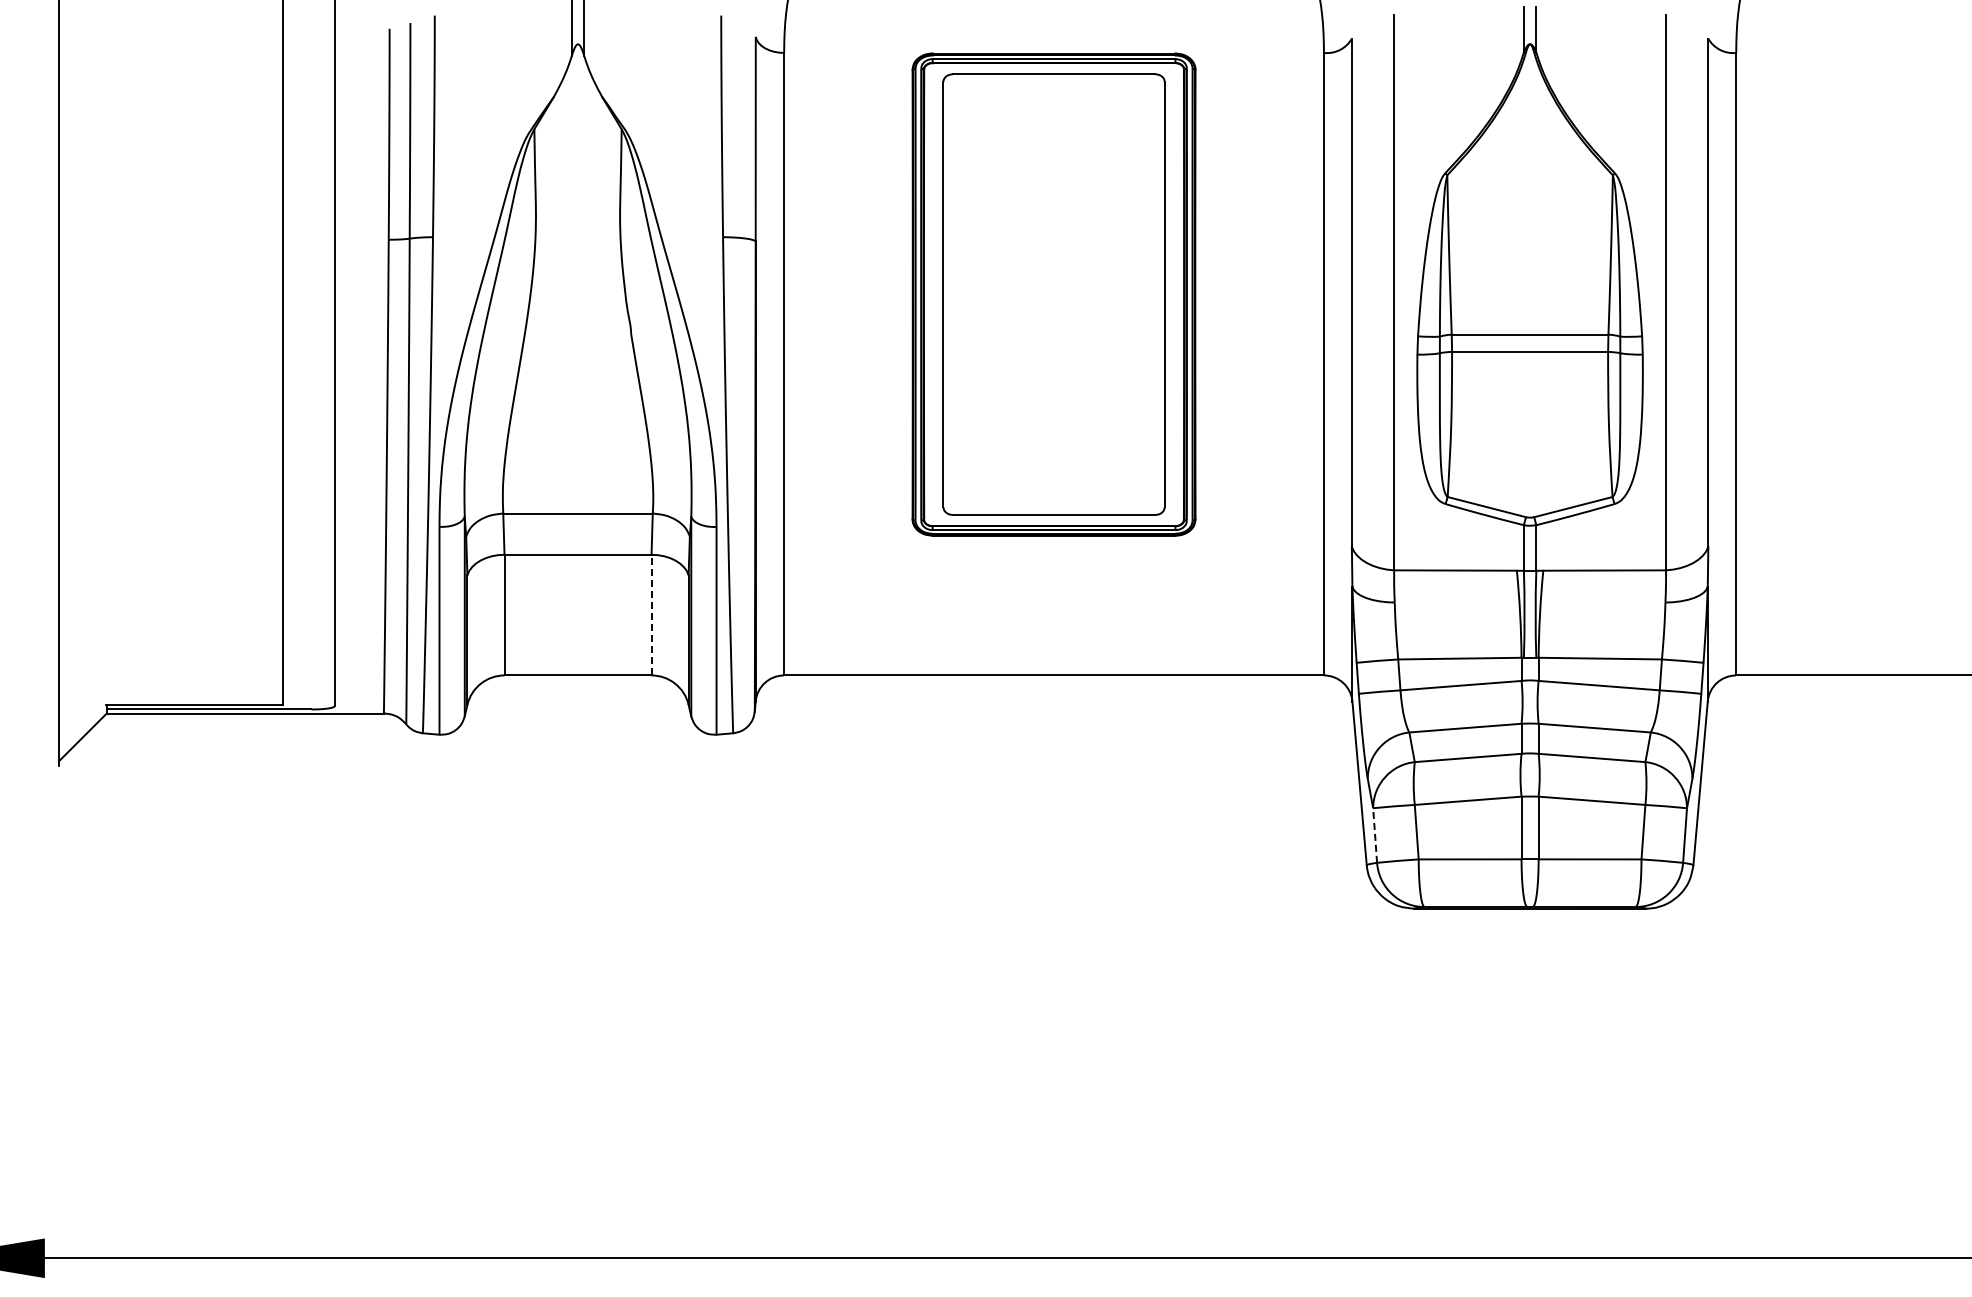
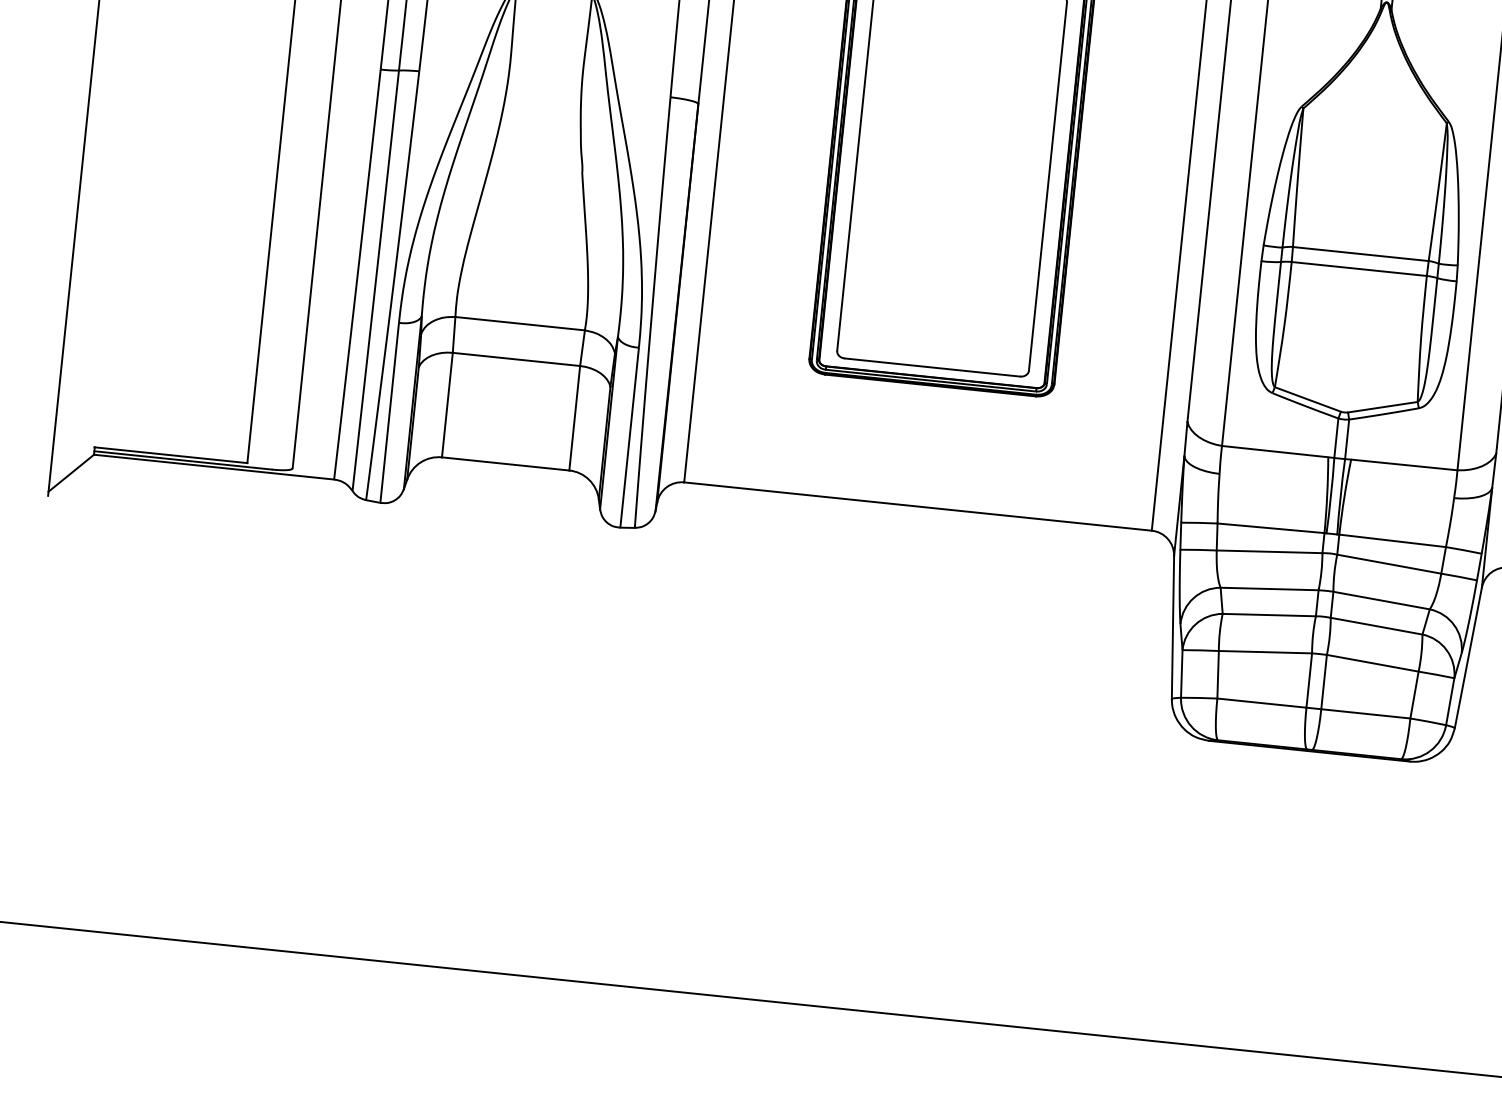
line: (651, 614) -> (574, 417), dashed -> solid
line: (1375, 835) -> (1182, 673), dashed -> solid

